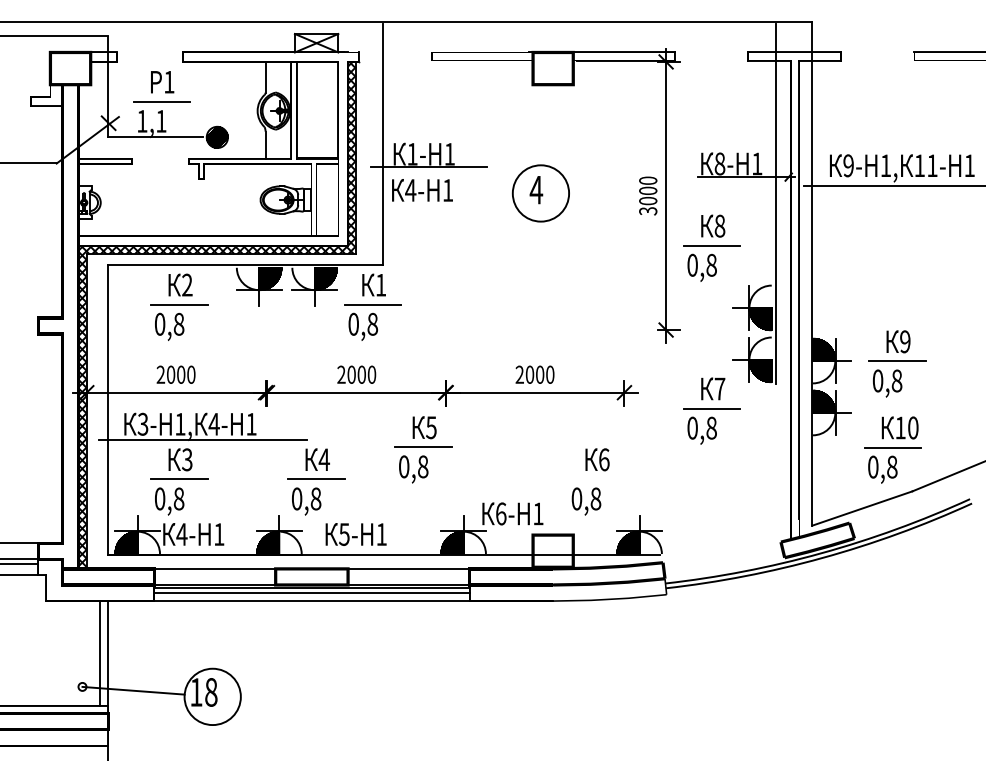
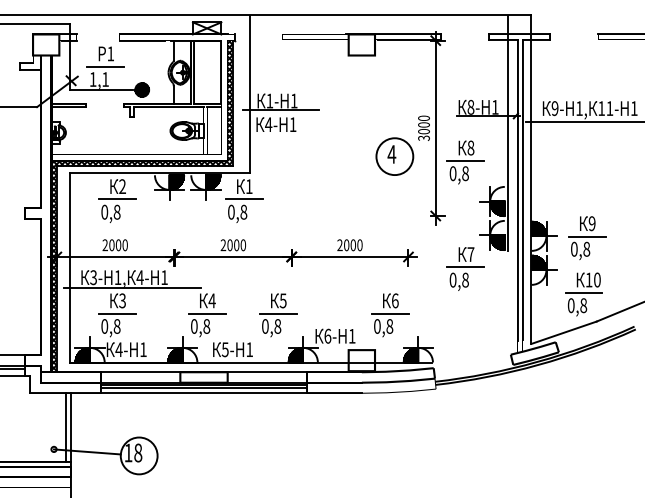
part: (540, 193) -> (394, 156), moved
part: (424, 450) -> (278, 315), moved
line: (595, 479) -> (389, 313), added

